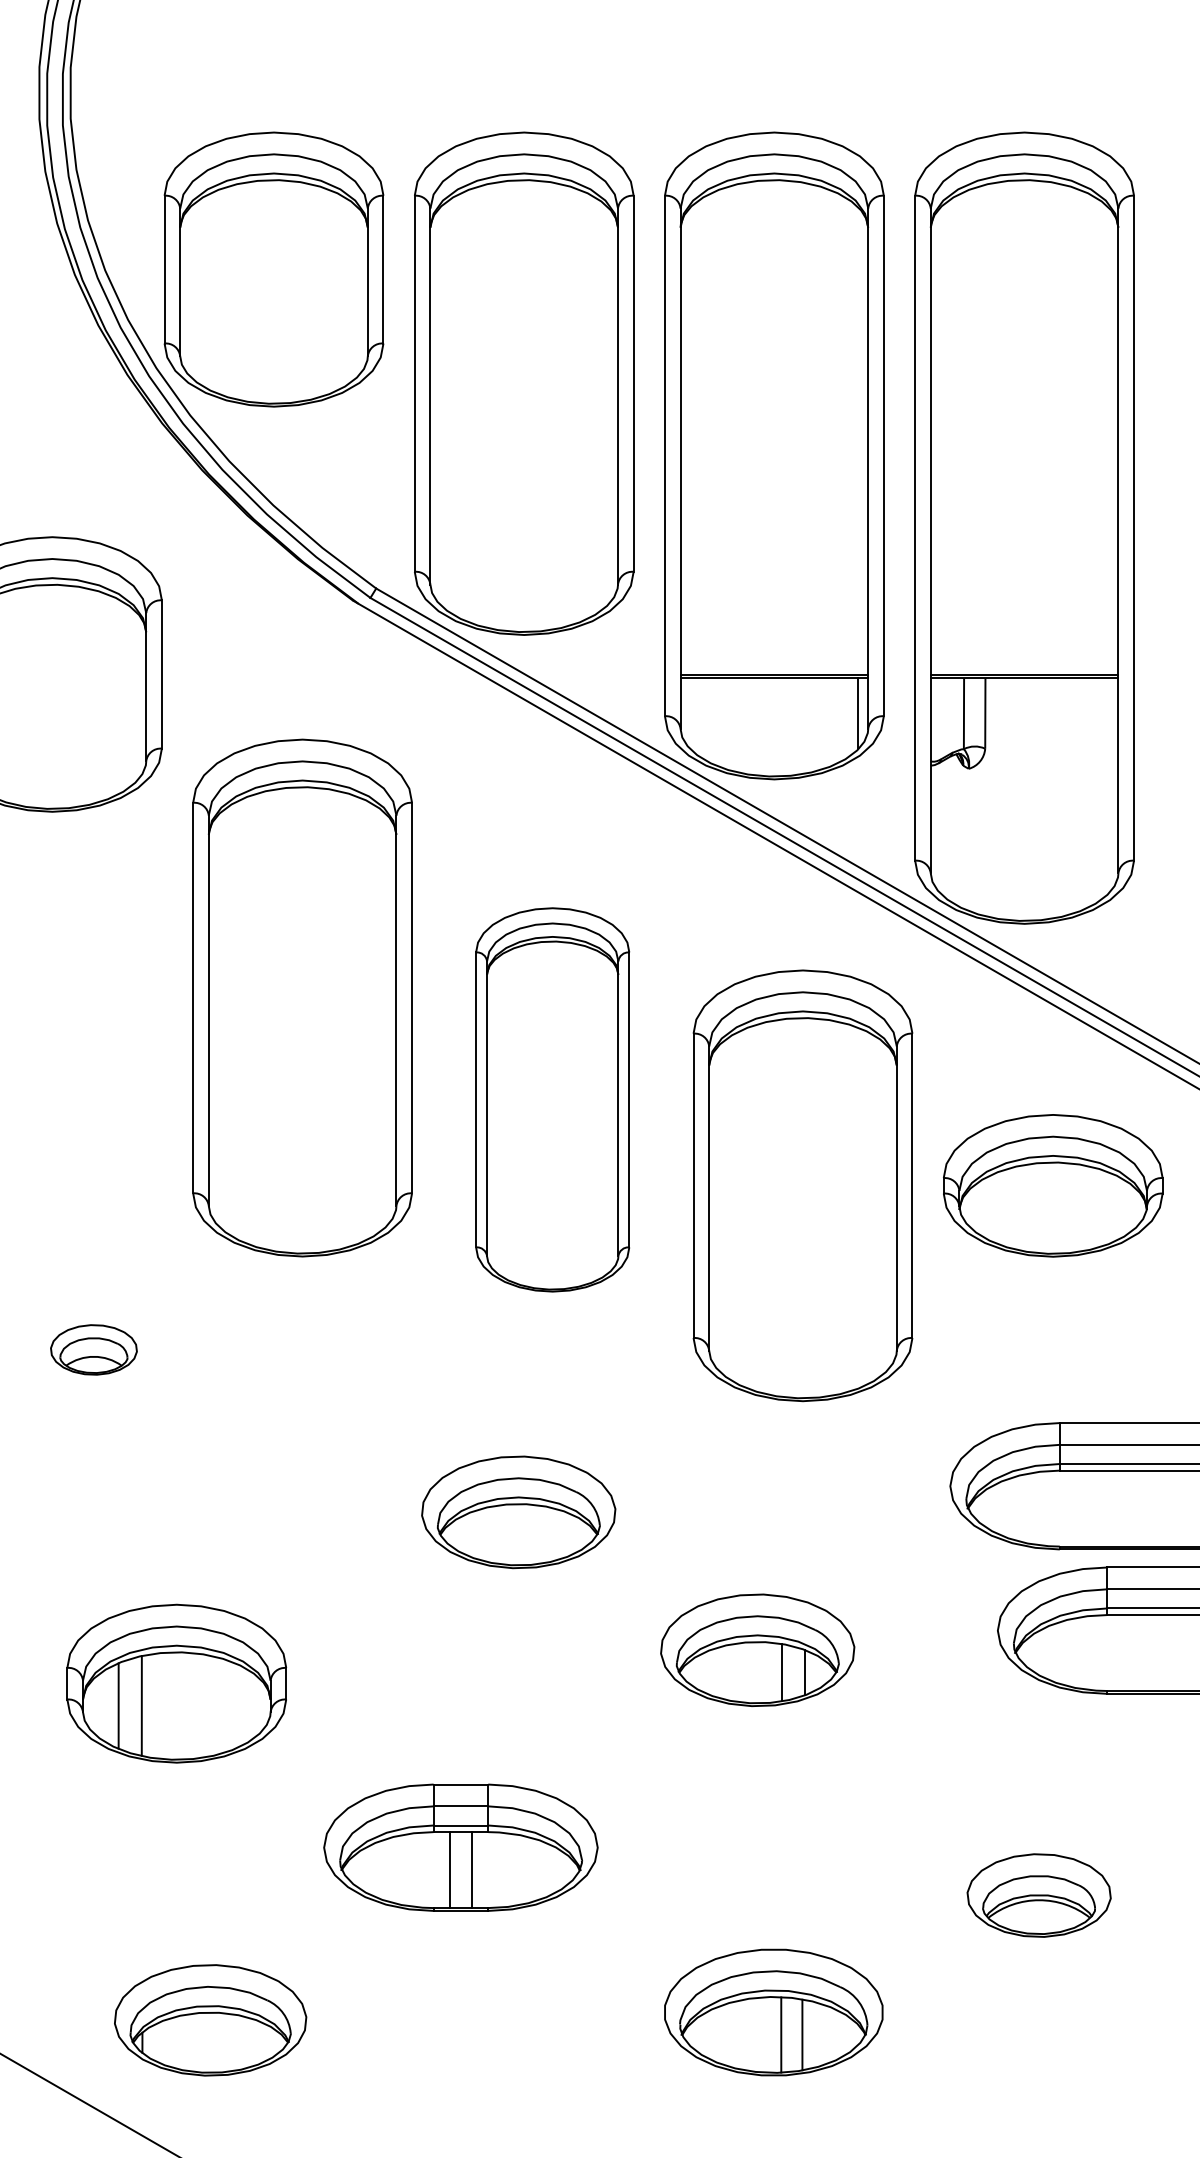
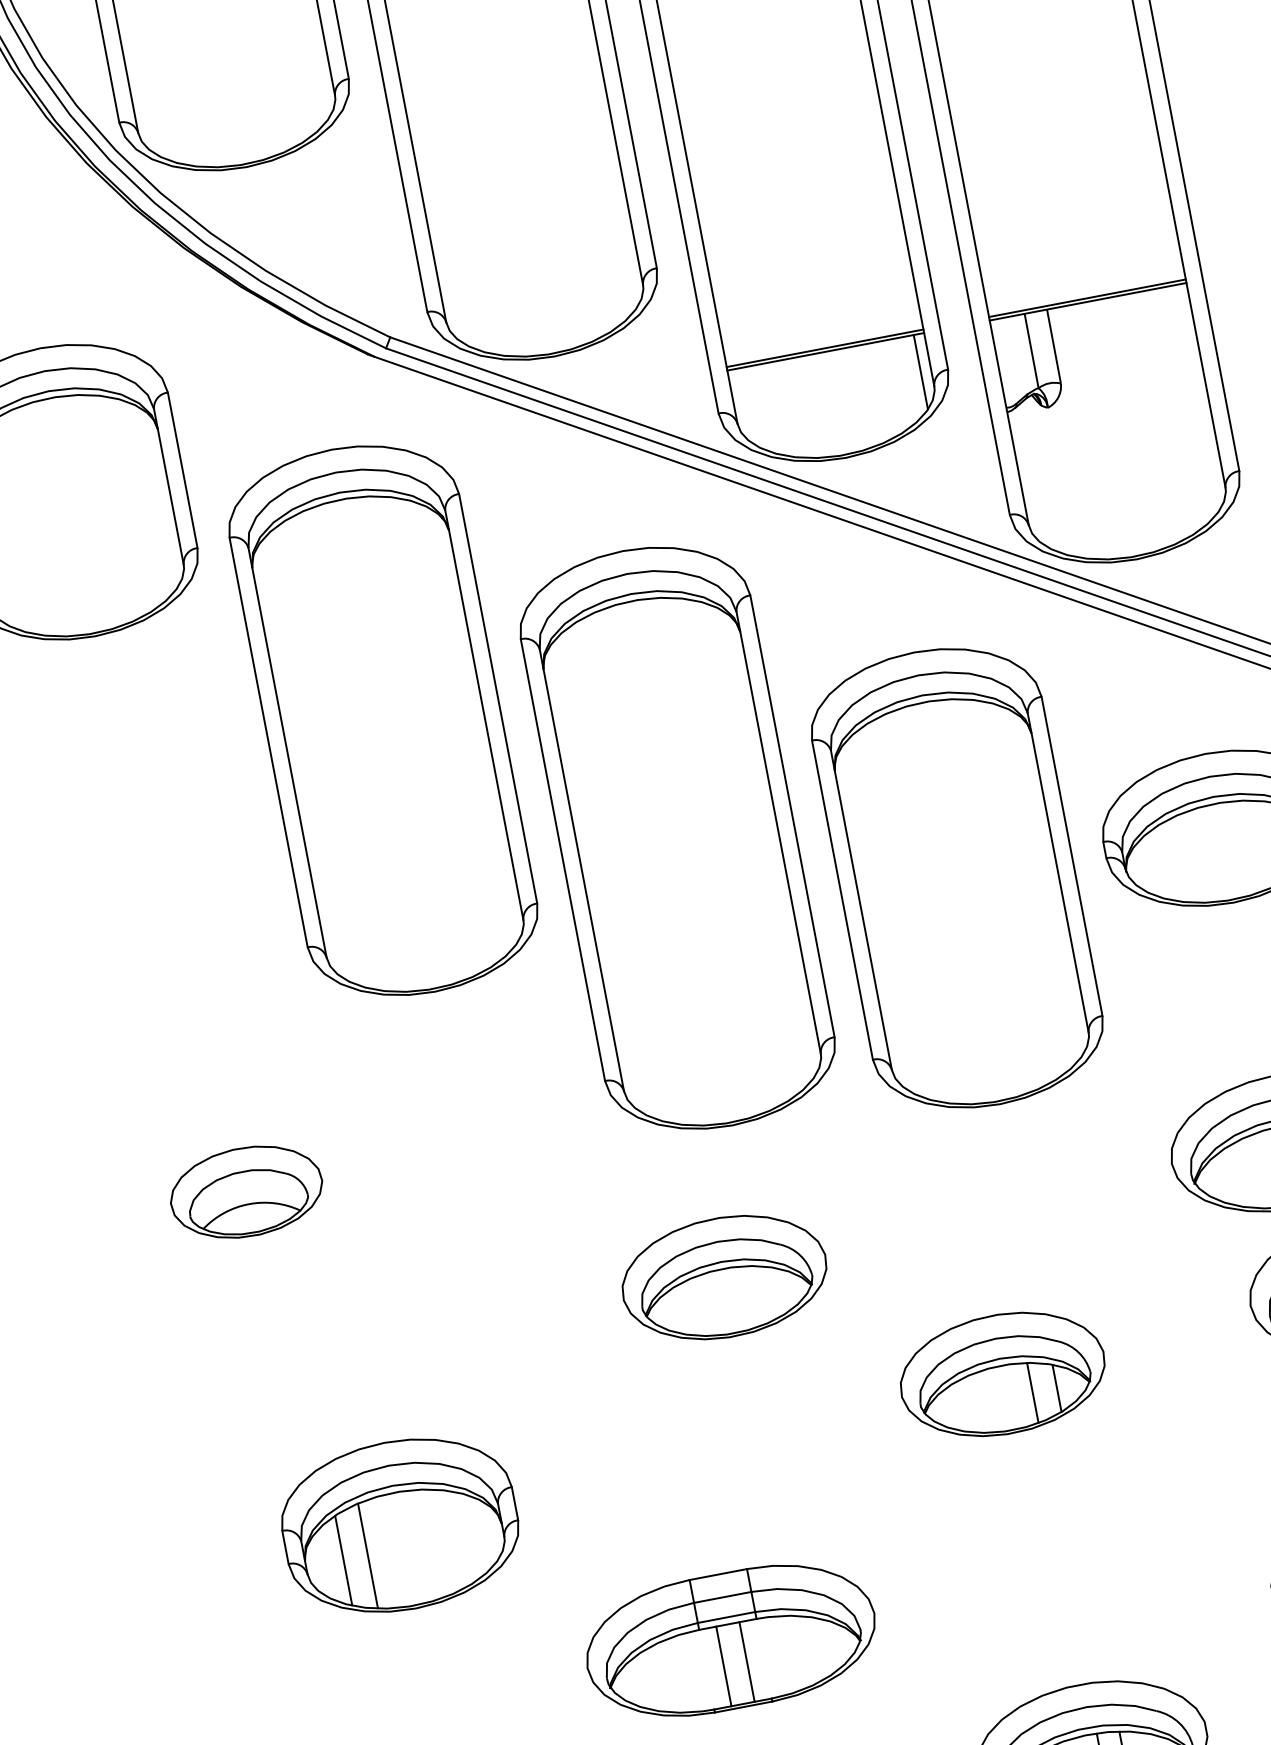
part: (302, 997) -> (383, 720), moved
part: (552, 1099) -> (677, 837), size x1.43
part: (93, 1349) -> (246, 1191), size x1.67

